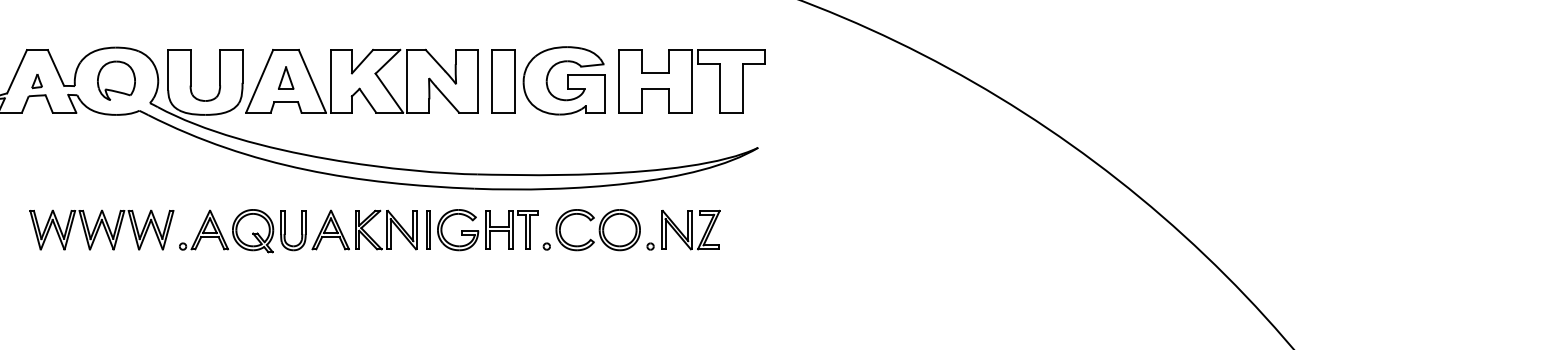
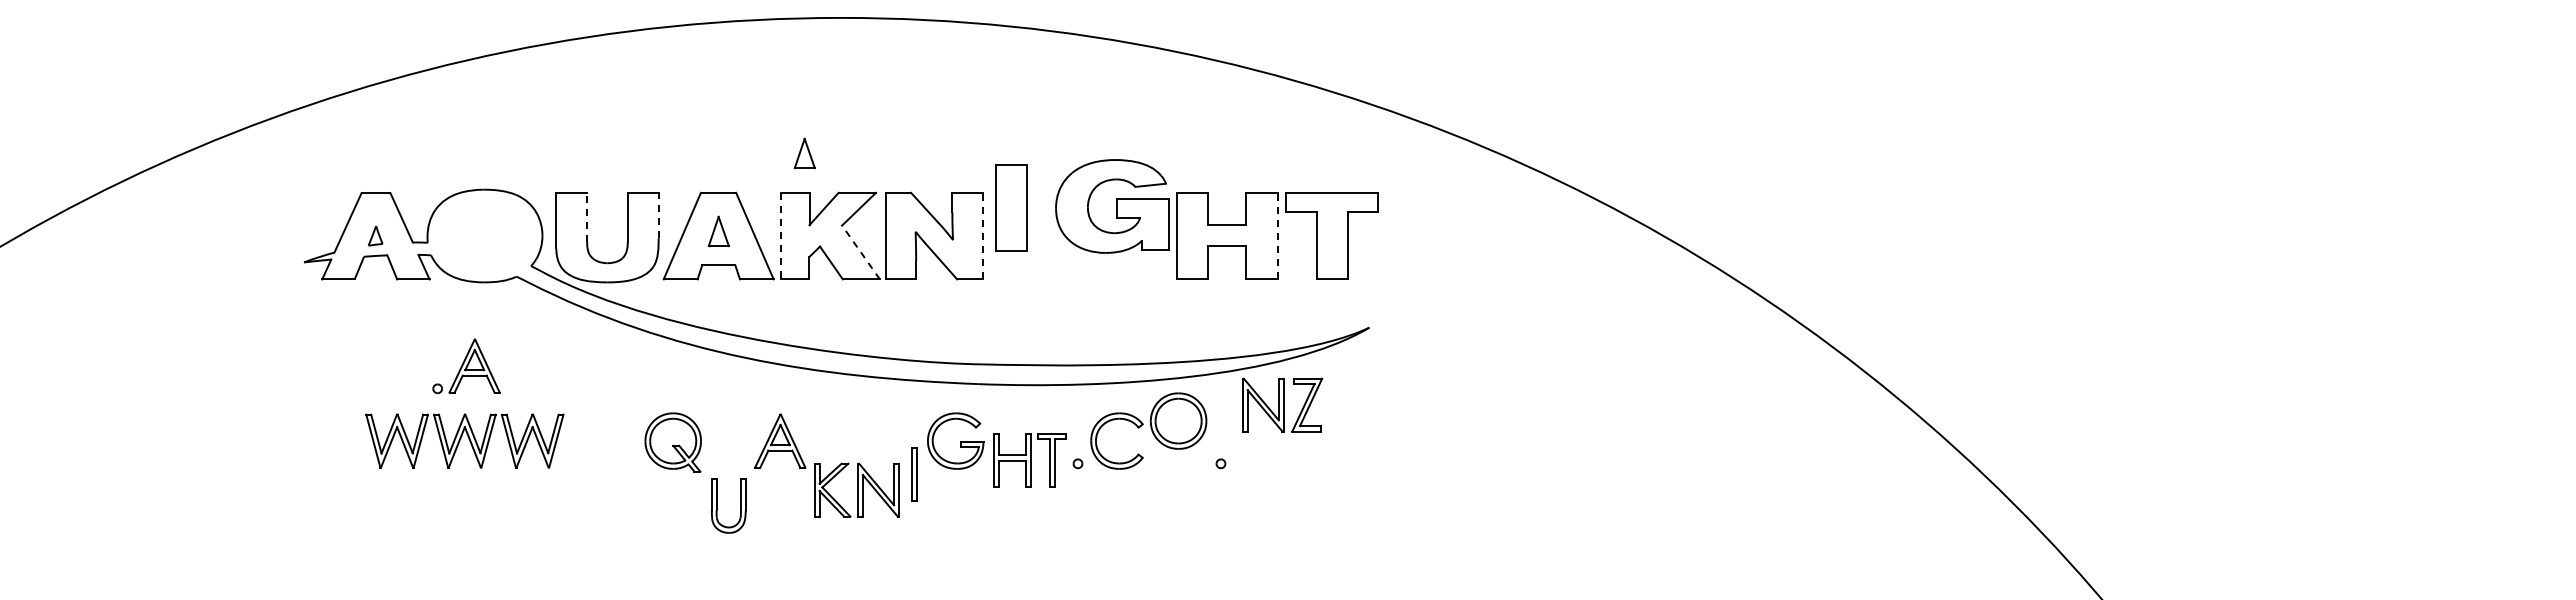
part: (348, 21) -> (804, 153), added
line: (242, 66) -> (658, 215), solid -> dashed
line: (190, 67) -> (587, 217), solid -> dashed
part: (116, 80) -> (484, 235), removed
line: (477, 80) -> (982, 235), solid -> dashed
part: (503, 80) -> (1011, 207), moved
part: (564, 80) -> (1112, 206), moved
line: (691, 80) -> (1277, 235), solid -> dashed
line: (330, 81) -> (780, 236), solid -> dashed
line: (389, 93) -> (861, 252), solid -> dashed
part: (386, 229) -> (856, 489), moved
part: (619, 229) -> (1178, 420), moved
part: (690, 229) -> (1282, 404), moved
part: (203, 230) -> (466, 366), moved
part: (285, 230) -> (717, 505), moved
part: (428, 230) -> (914, 474), moved
part: (511, 230) -> (1029, 460), moved

